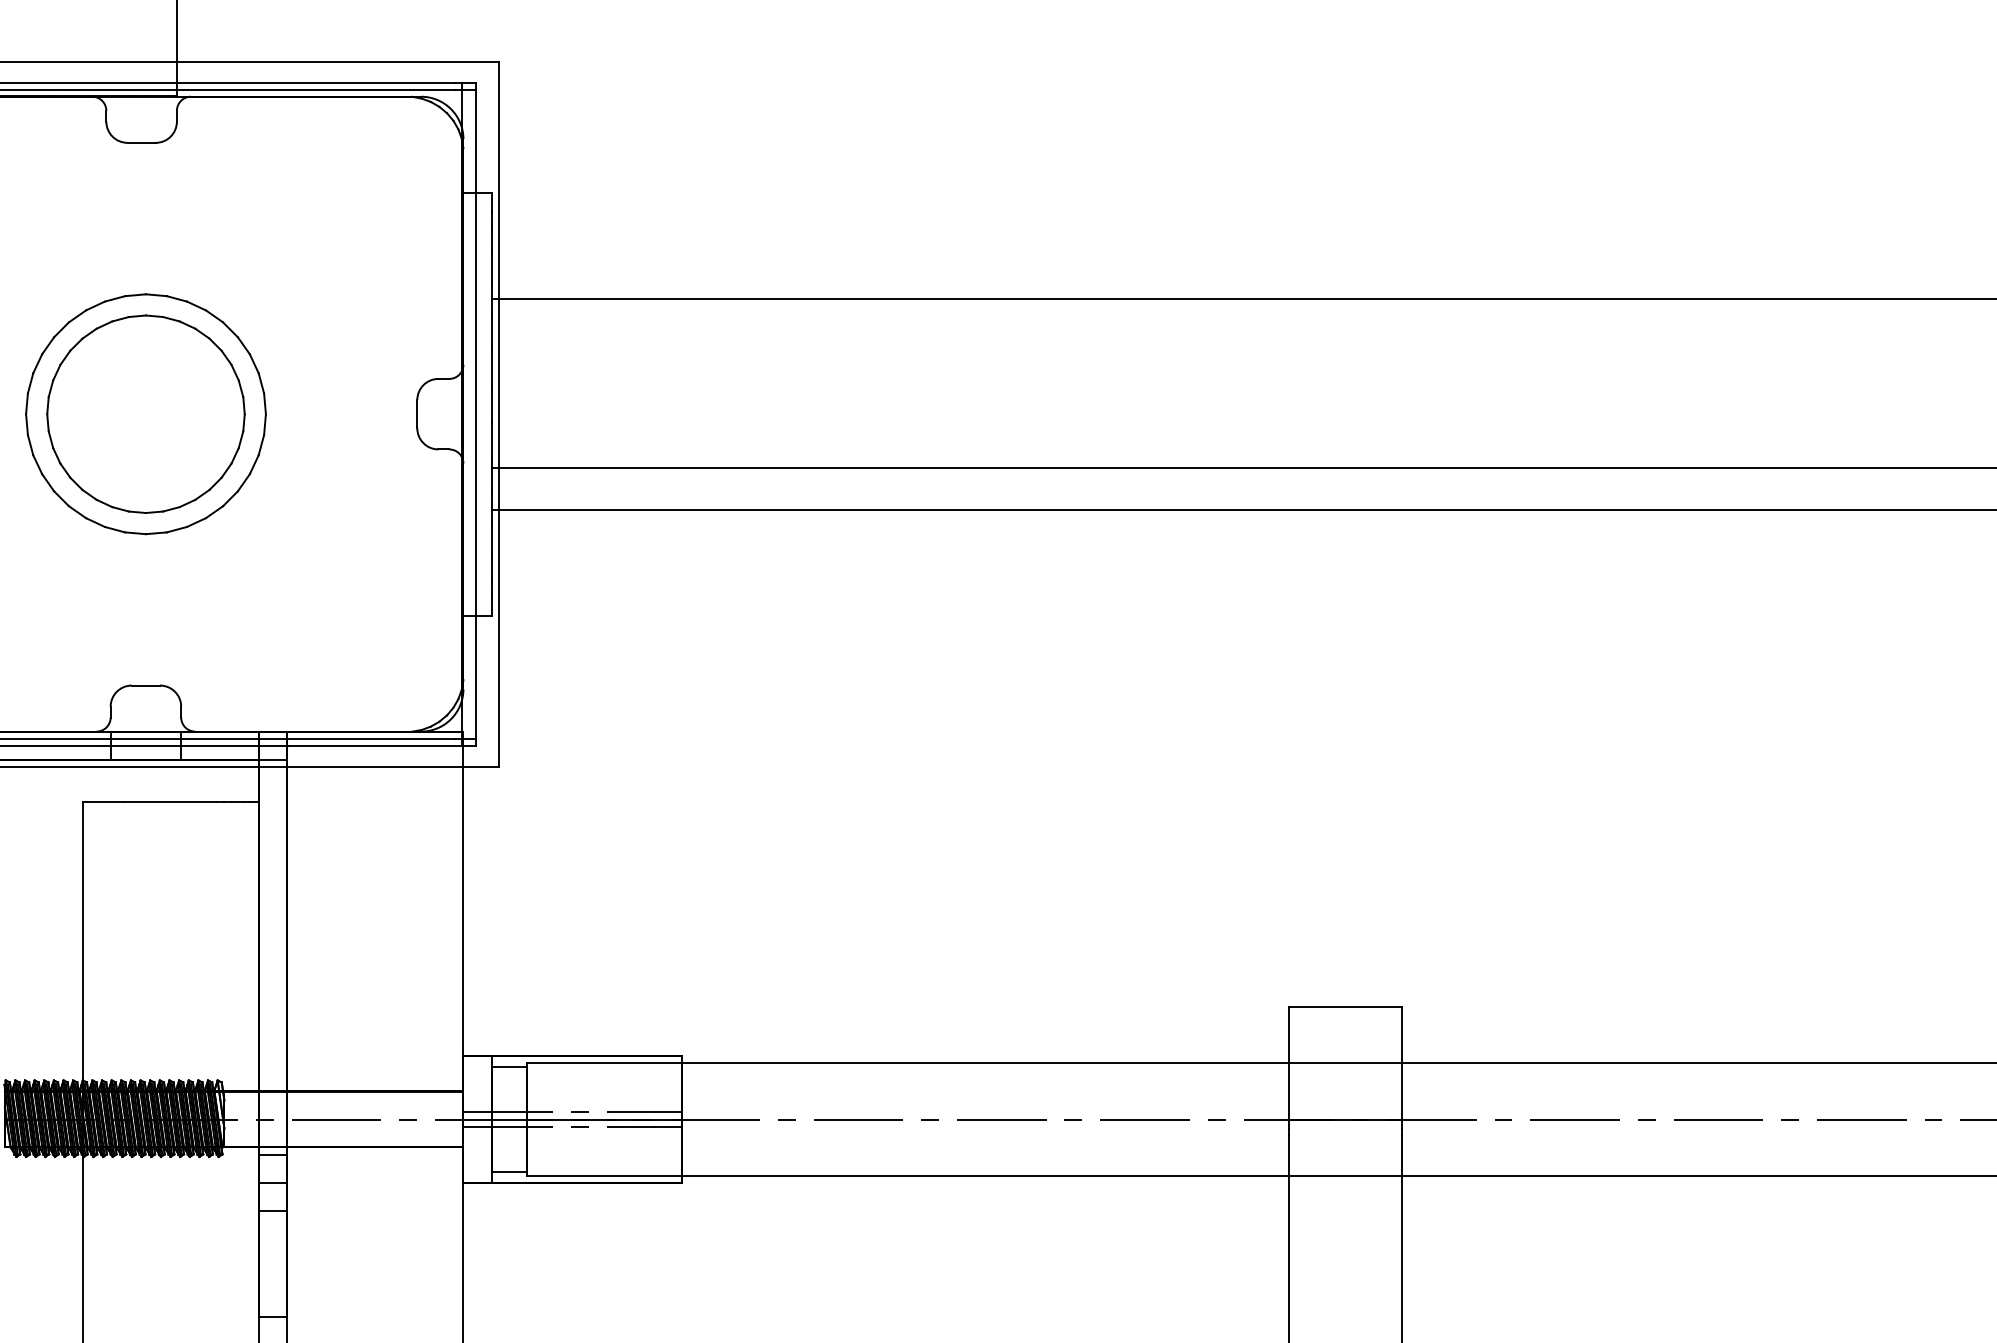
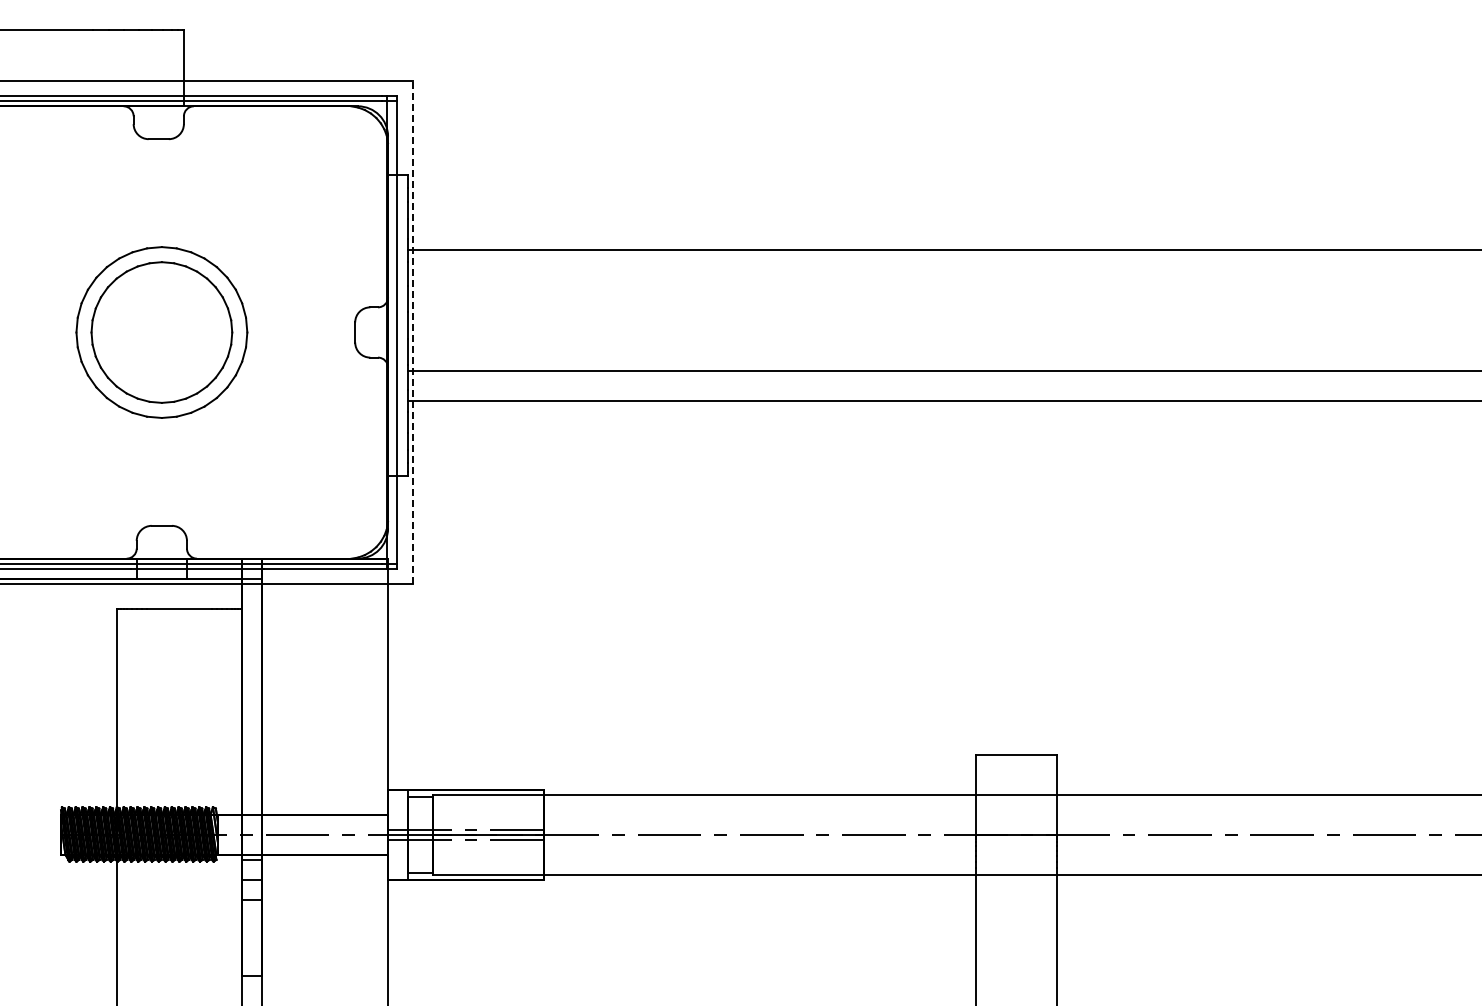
line: (499, 414) -> (413, 332), solid -> dashed

